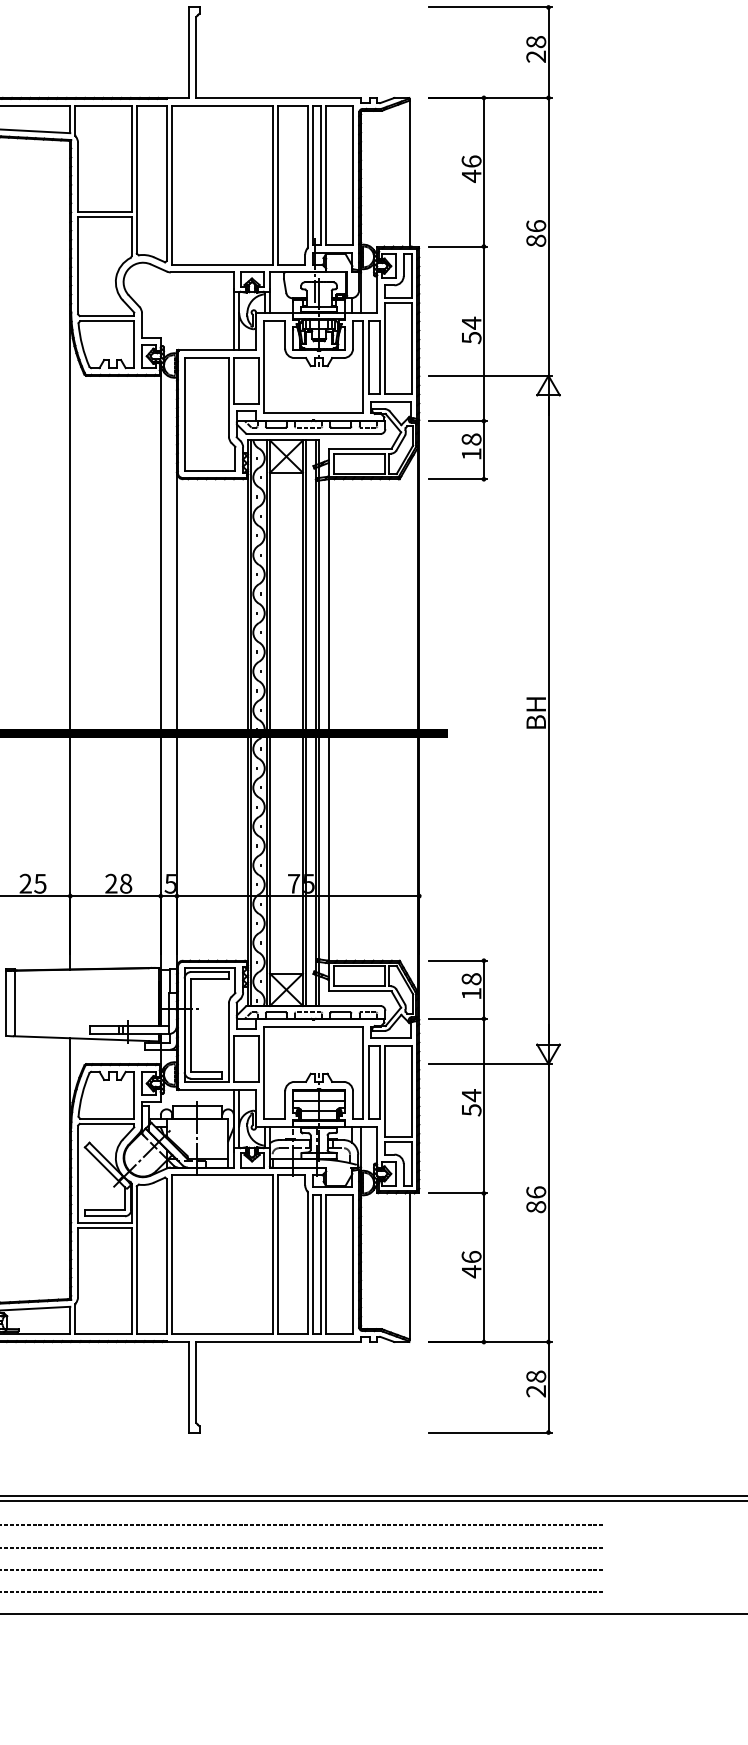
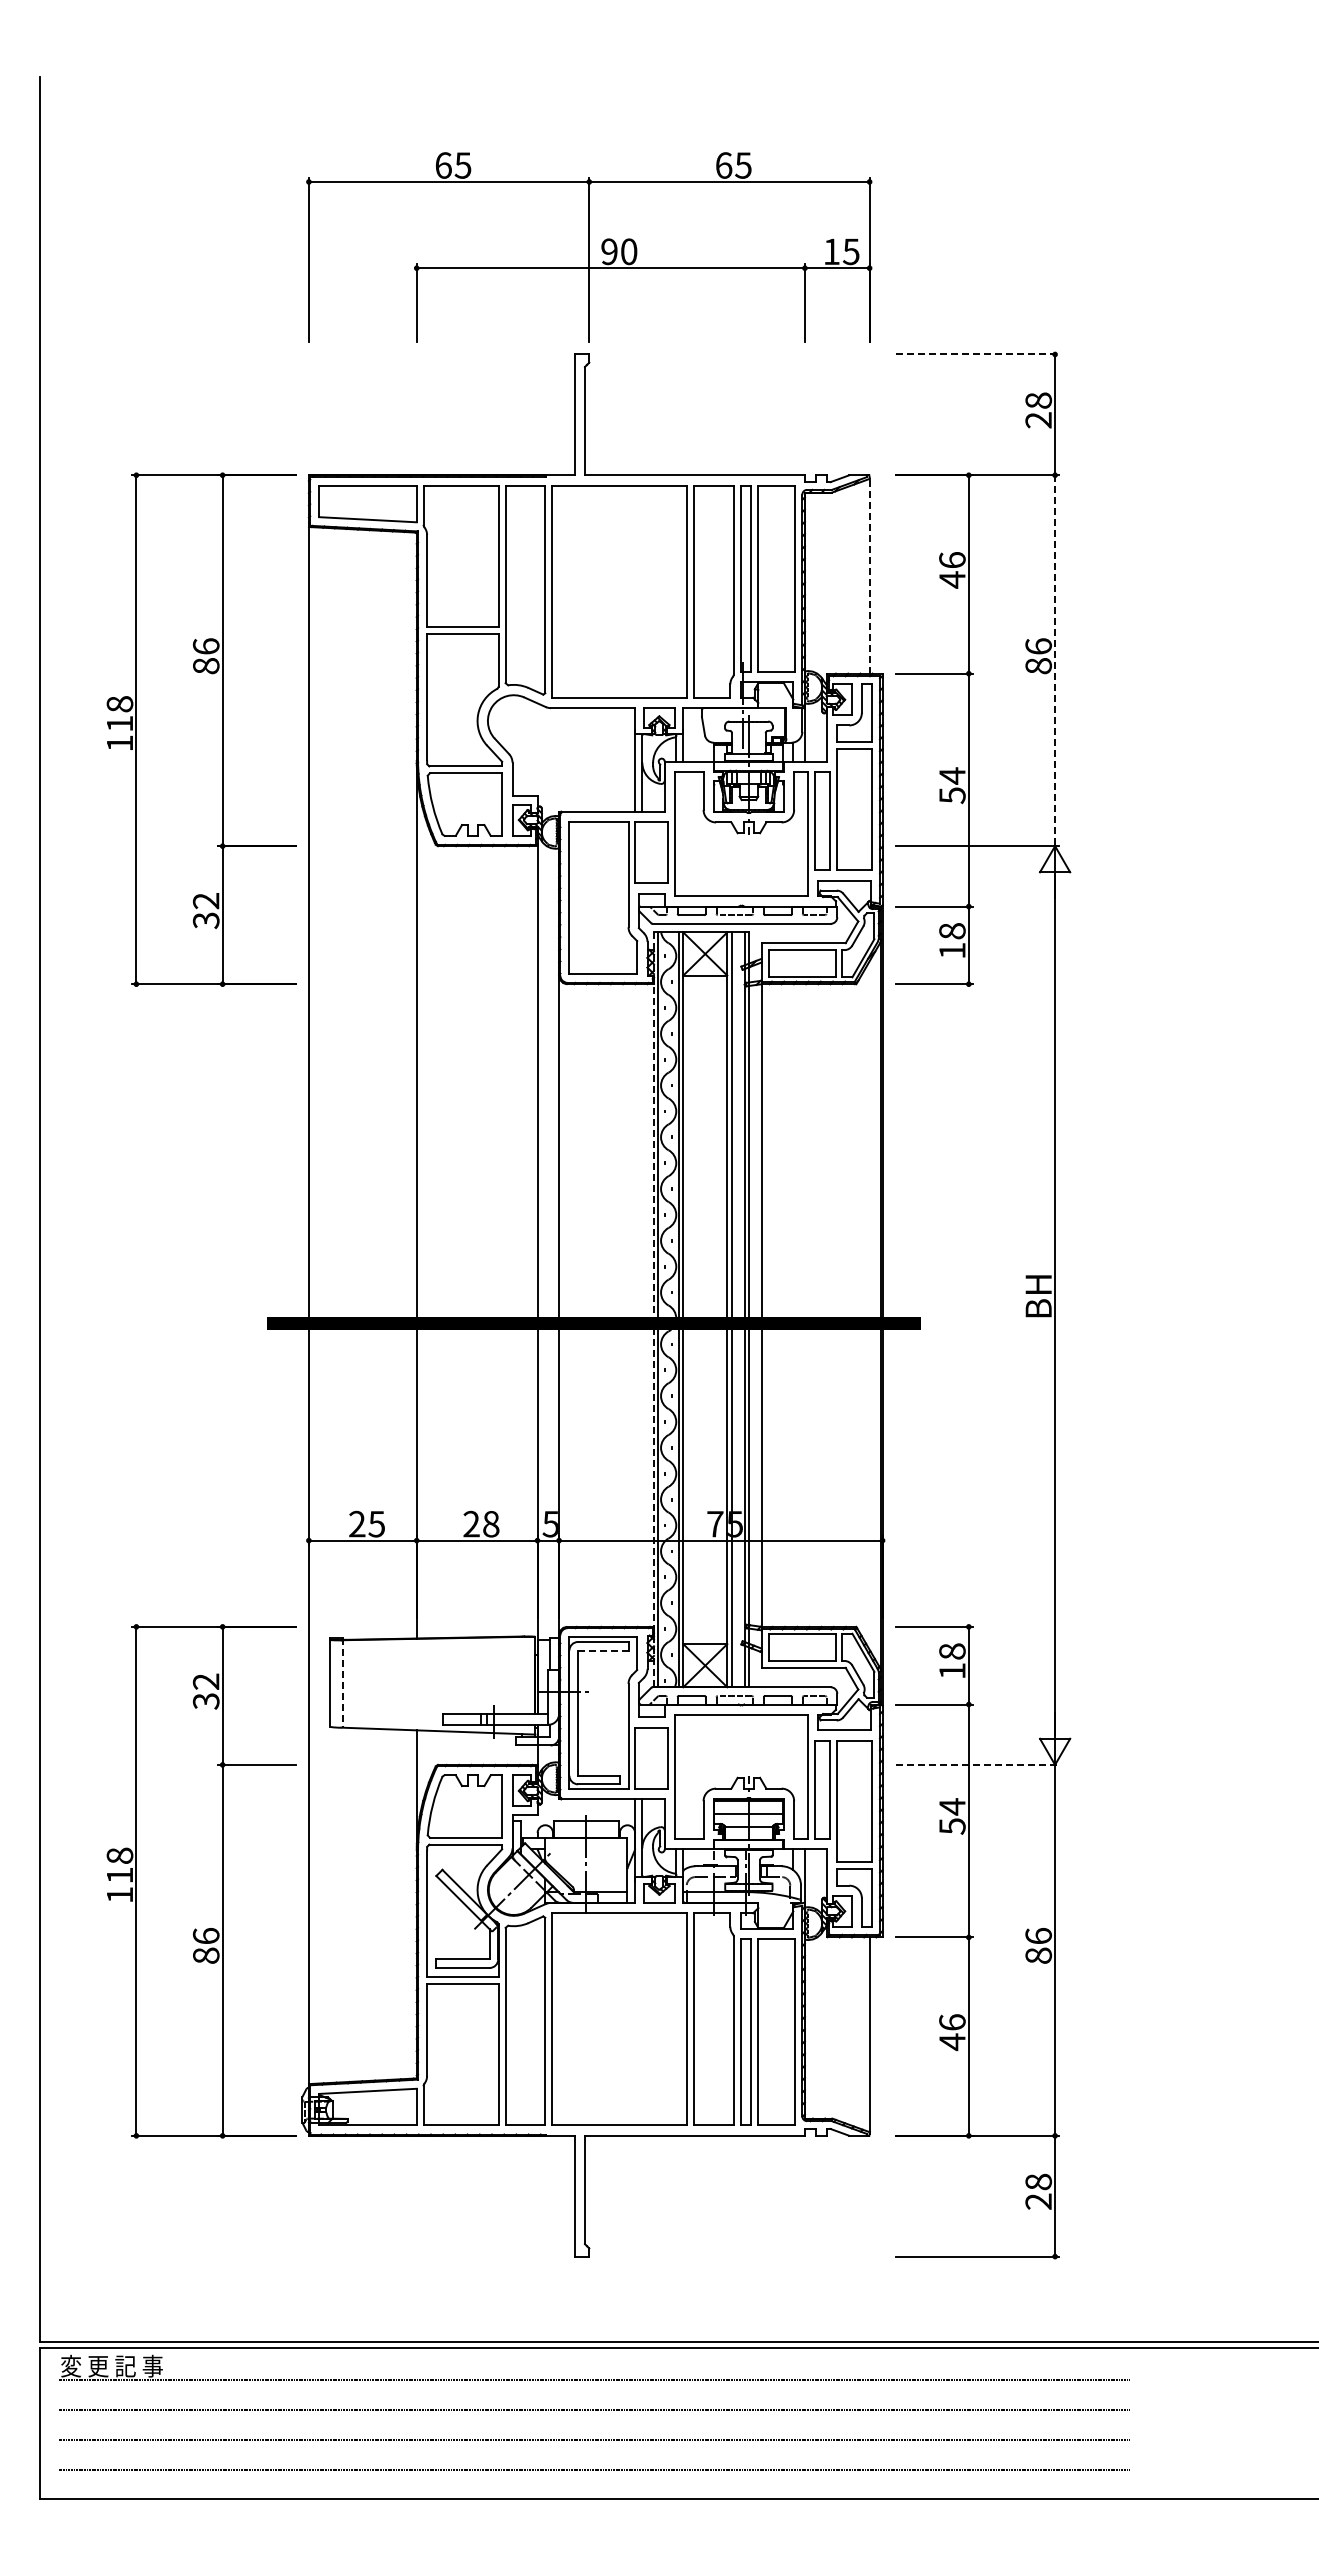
line: (490, 7) -> (977, 354), solid -> dashed
line: (409, 172) -> (869, 574), solid -> dashed
line: (548, 237) -> (1055, 661), solid -> dashed
line: (247, 723) -> (653, 1310), solid -> dashed
line: (210, 978) -> (603, 1650), solid -> dashed
line: (15, 1002) -> (343, 1682), solid -> dashed
line: (490, 1063) -> (977, 1764), solid -> dashed

